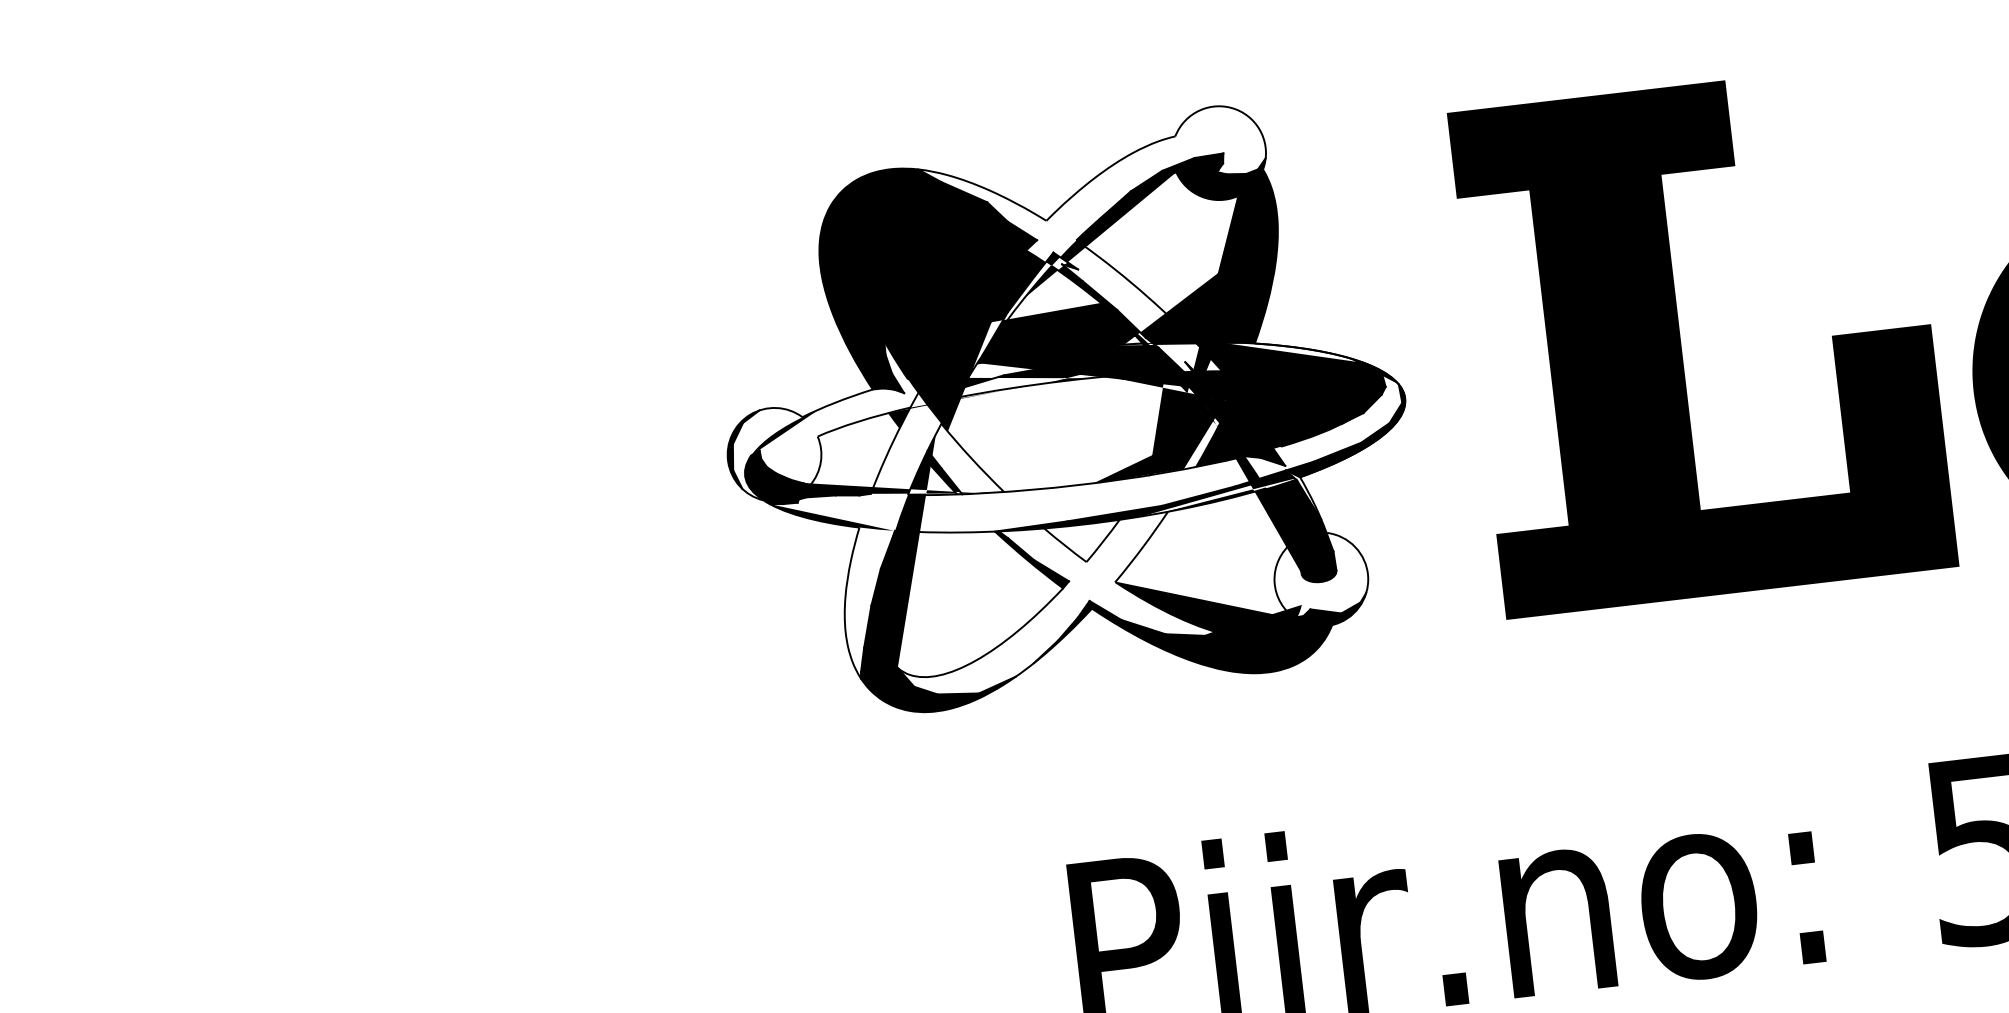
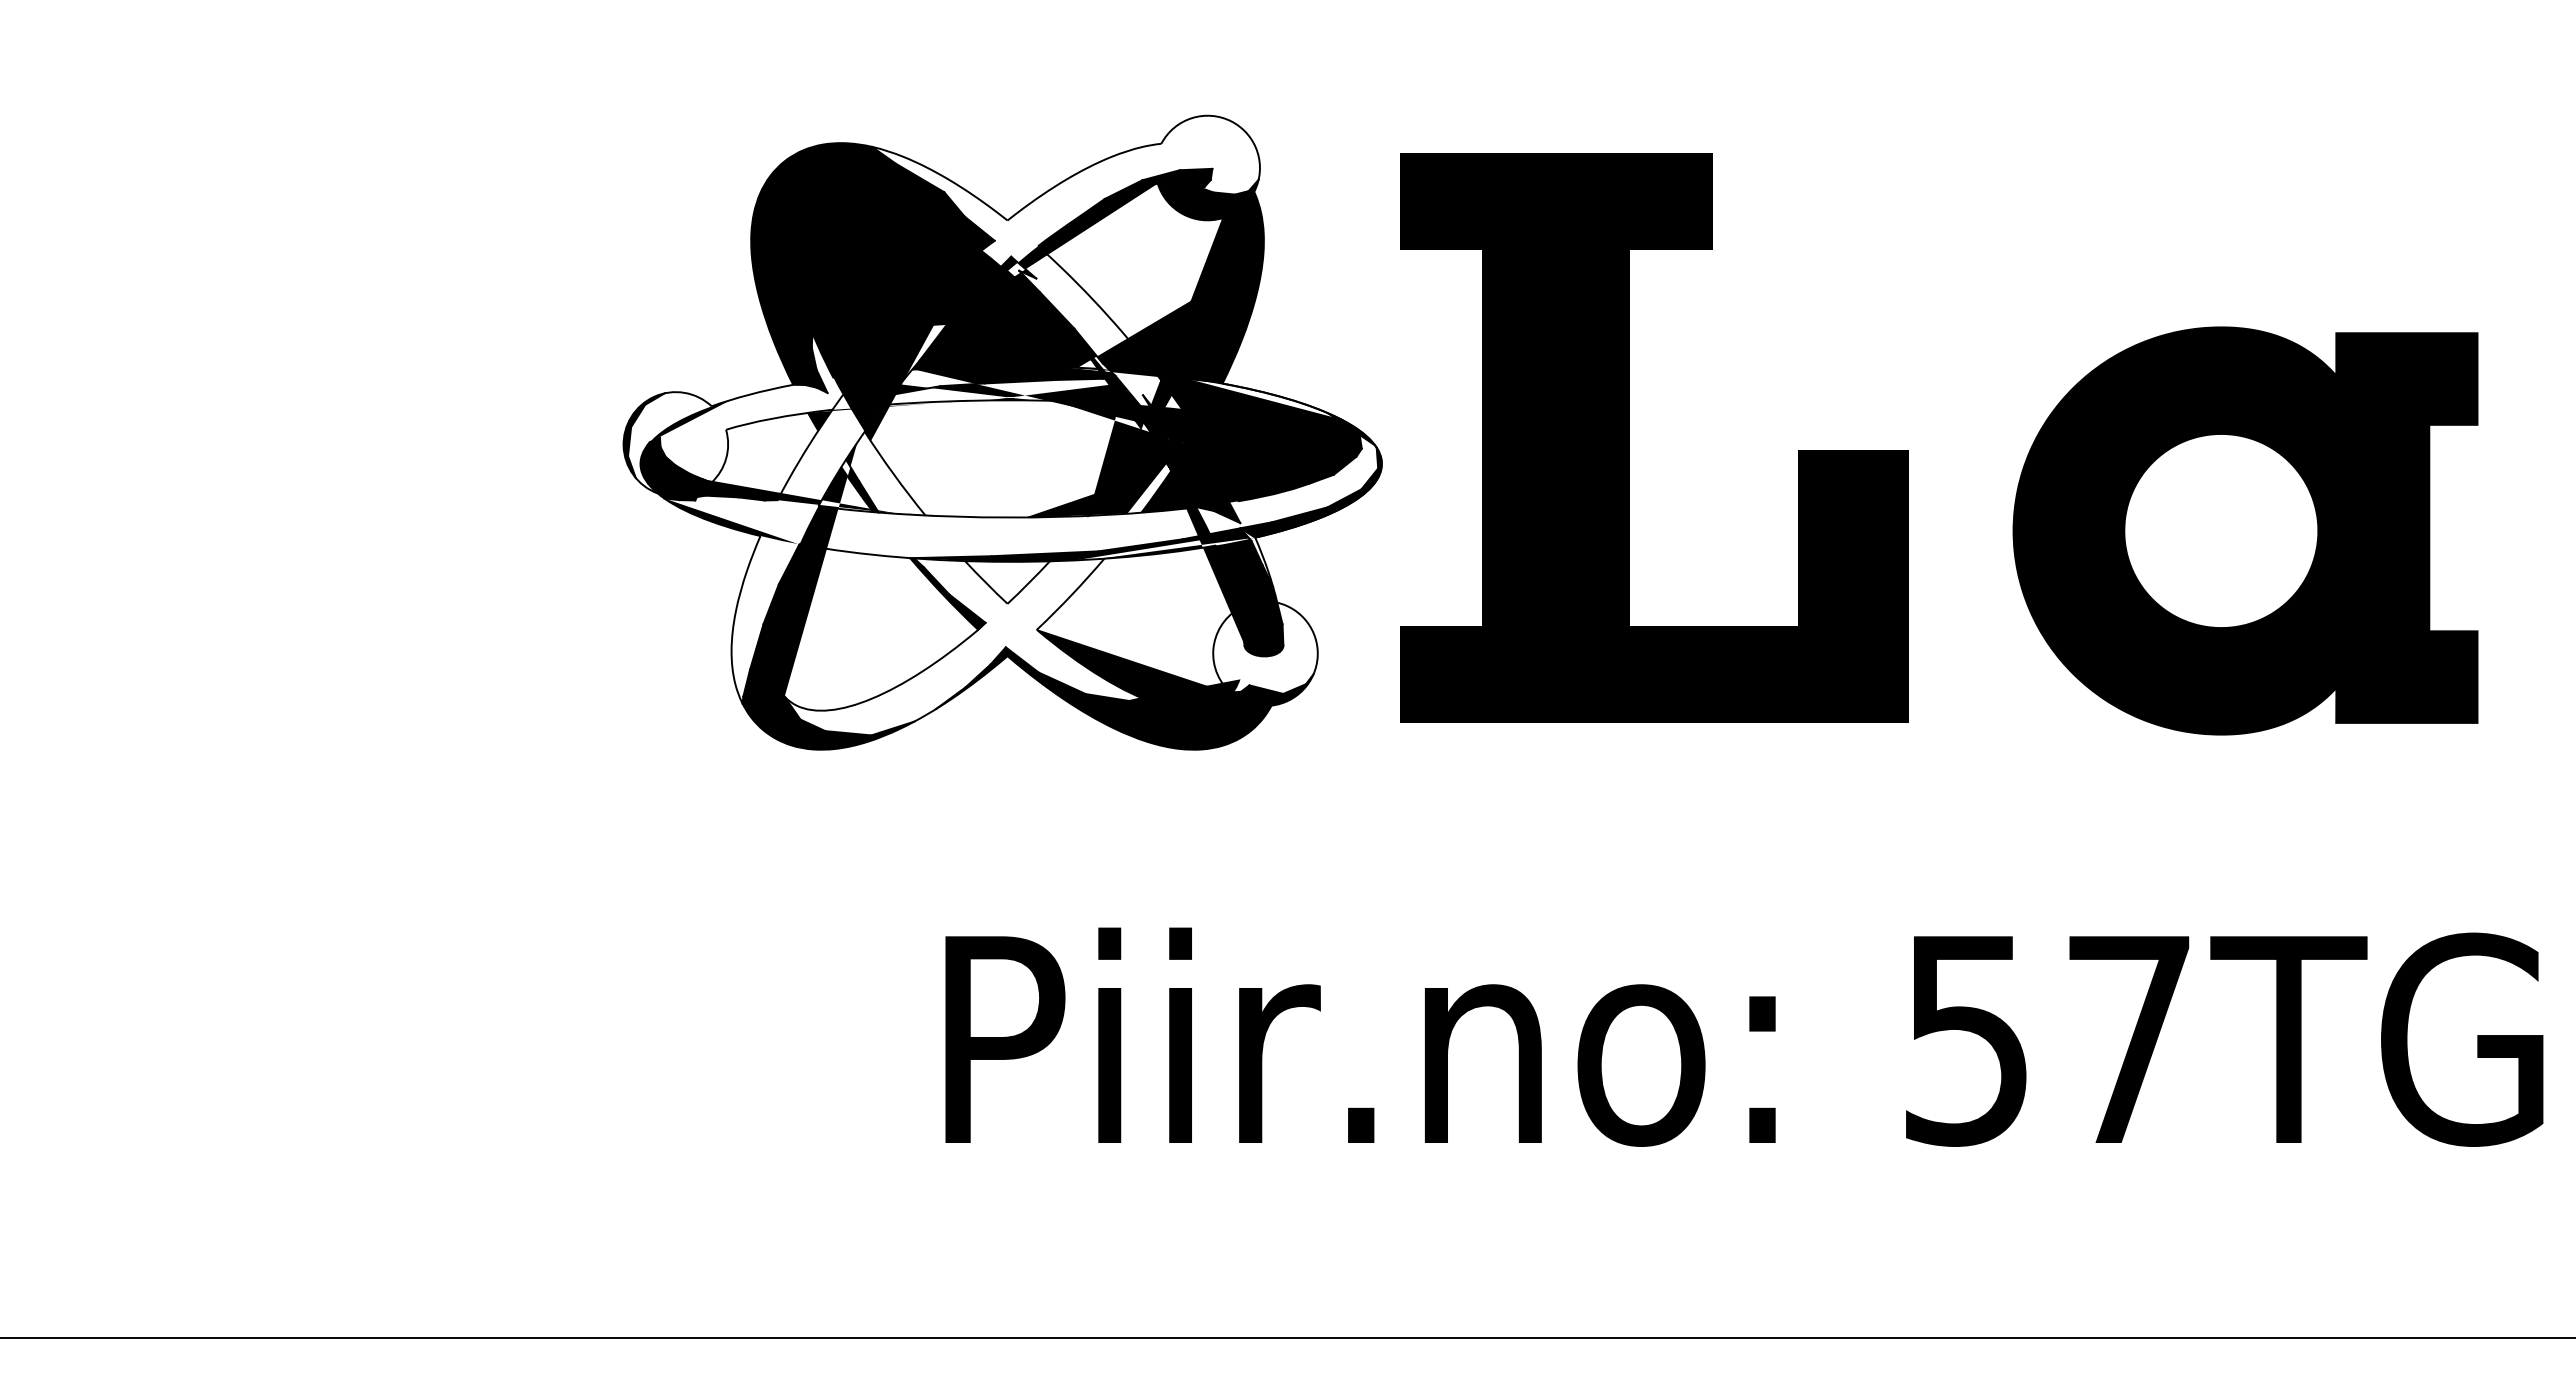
part: (1680, 342) -> (1629, 437), moved

